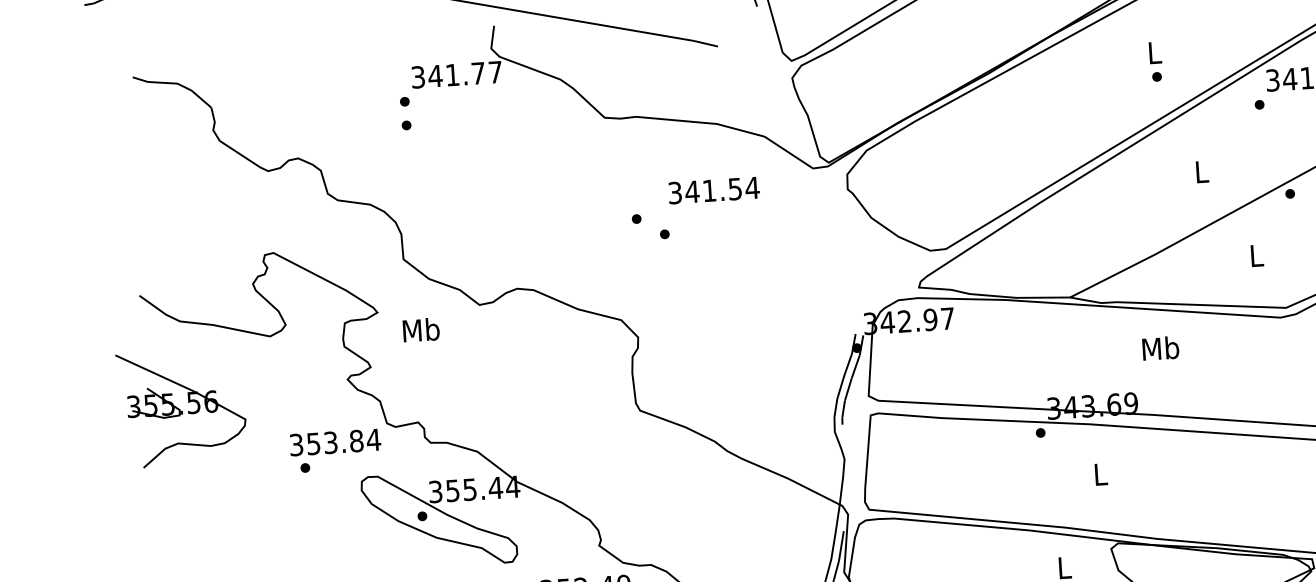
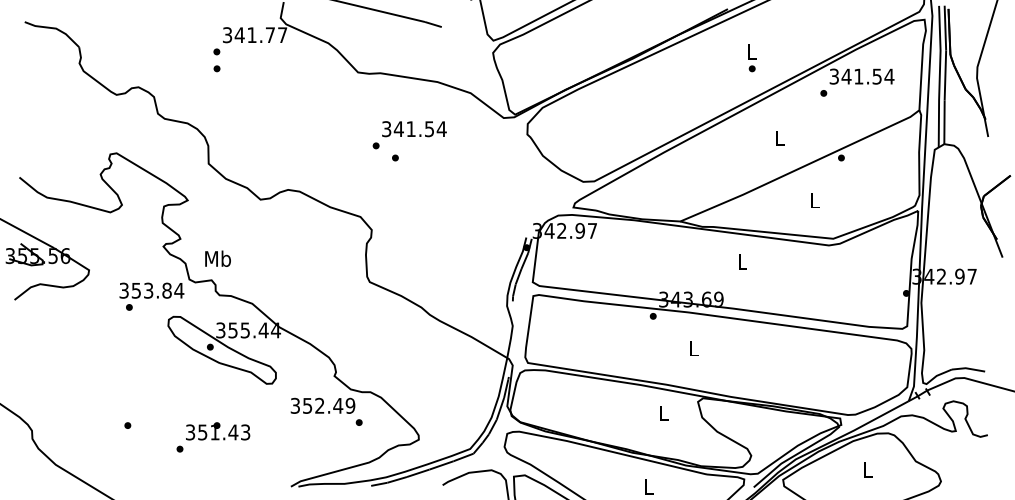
text: (714, 190) -> (414, 129), moved
text: (420, 329) -> (217, 258), moved
text: (1160, 347) -> (742, 261), Mb -> L

